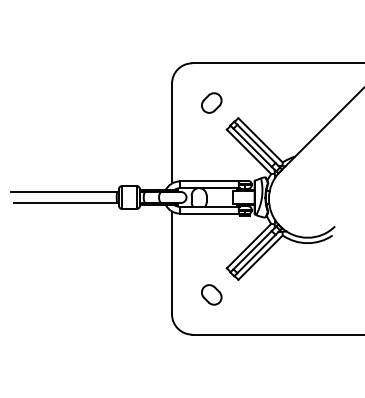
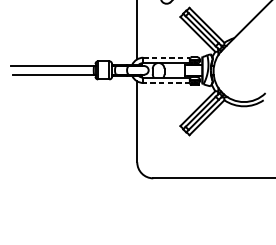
line: (209, 181) -> (166, 57), solid -> dashed
line: (209, 213) -> (166, 82), solid -> dashed
part: (211, 294) -> (168, 146), removed

